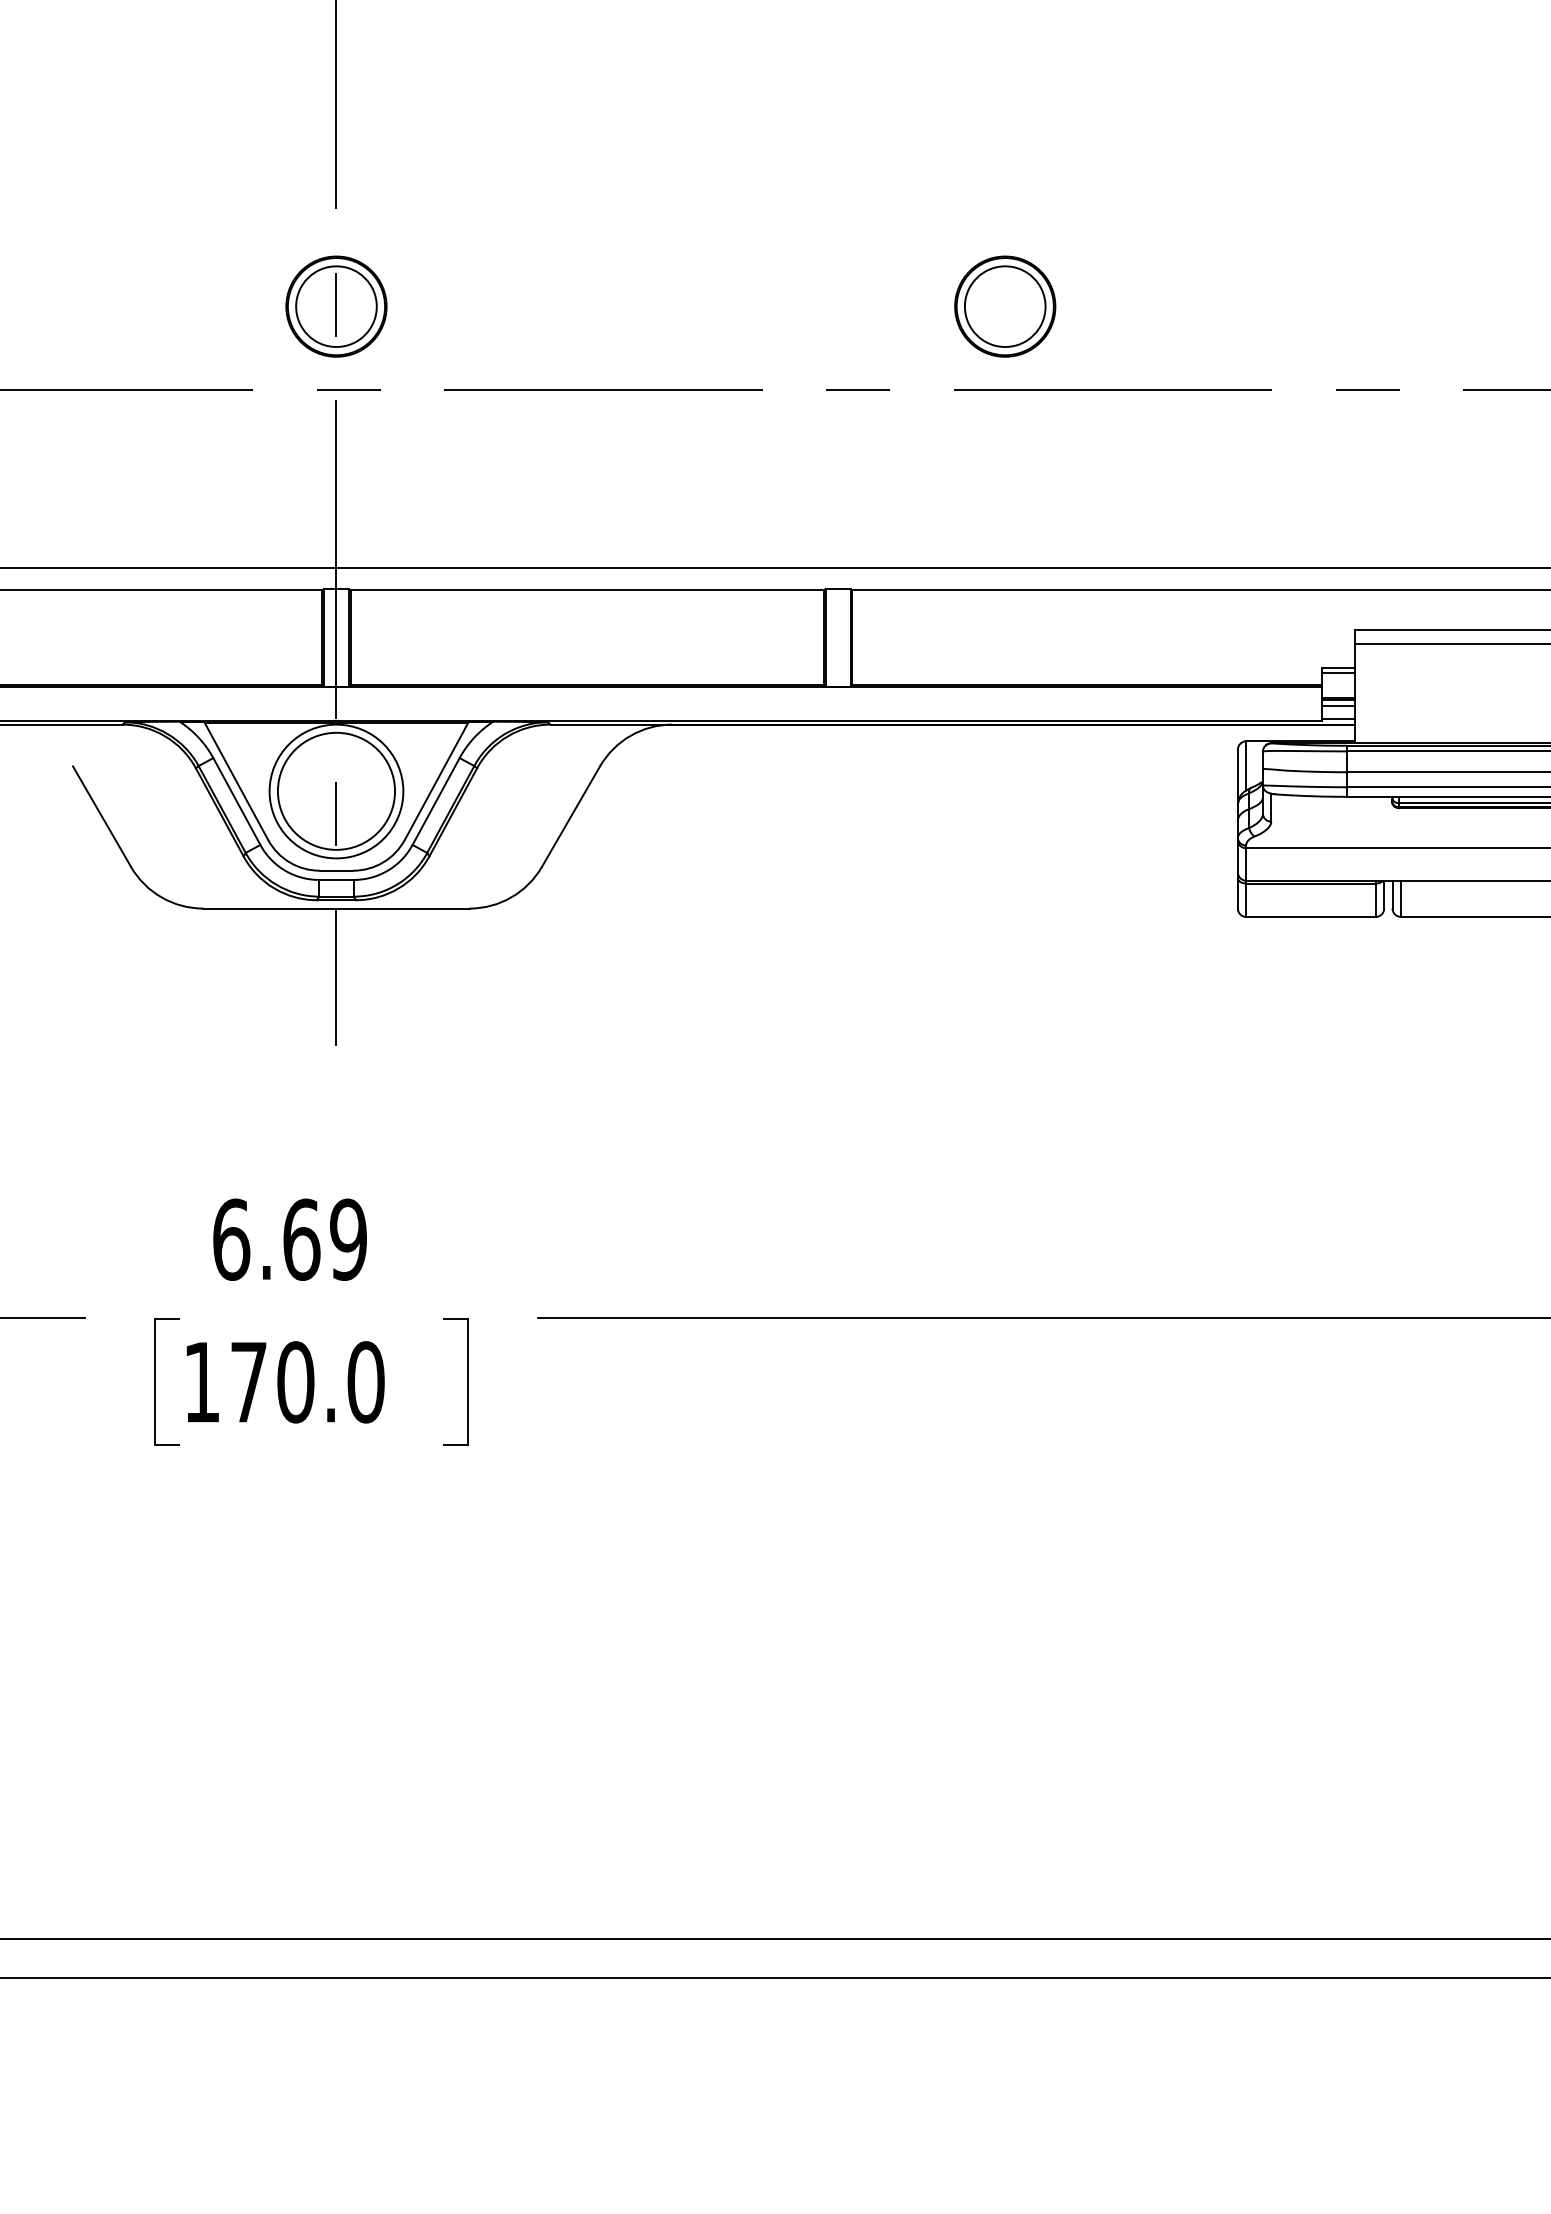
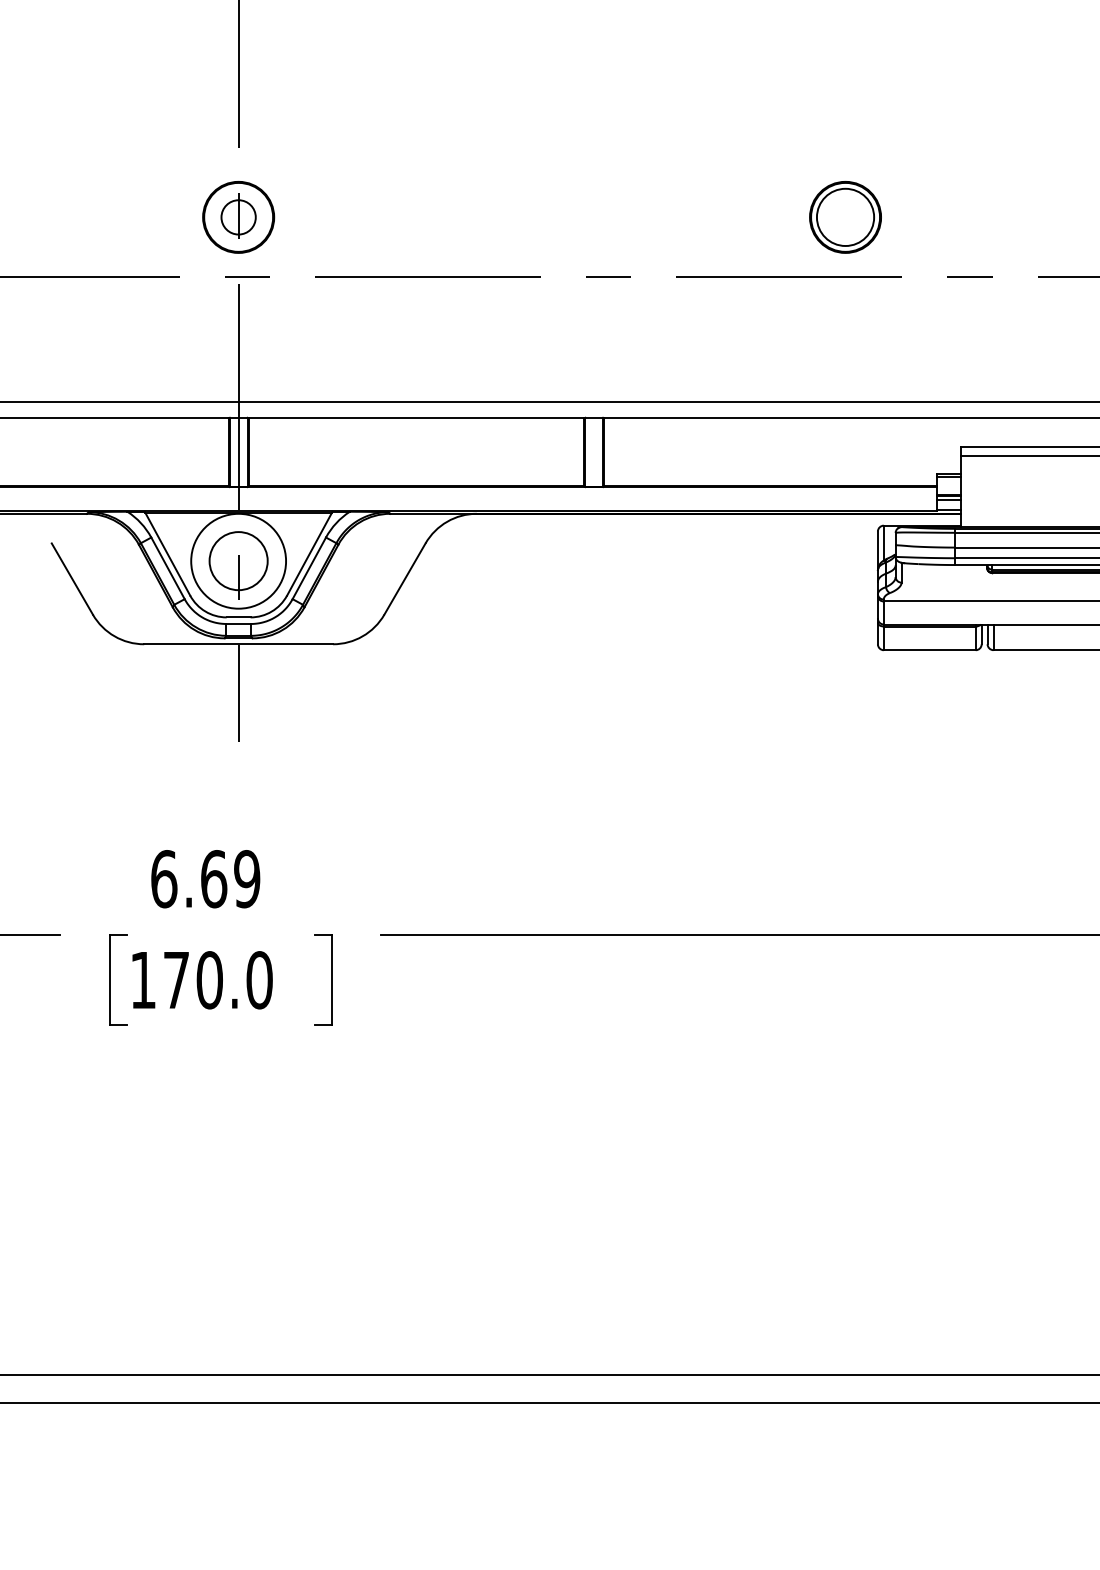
circle: (336, 306) -> (238, 217), size x0.6
part: (1005, 306) -> (845, 217), moved
circle: (336, 790) -> (238, 560), size x0.7

